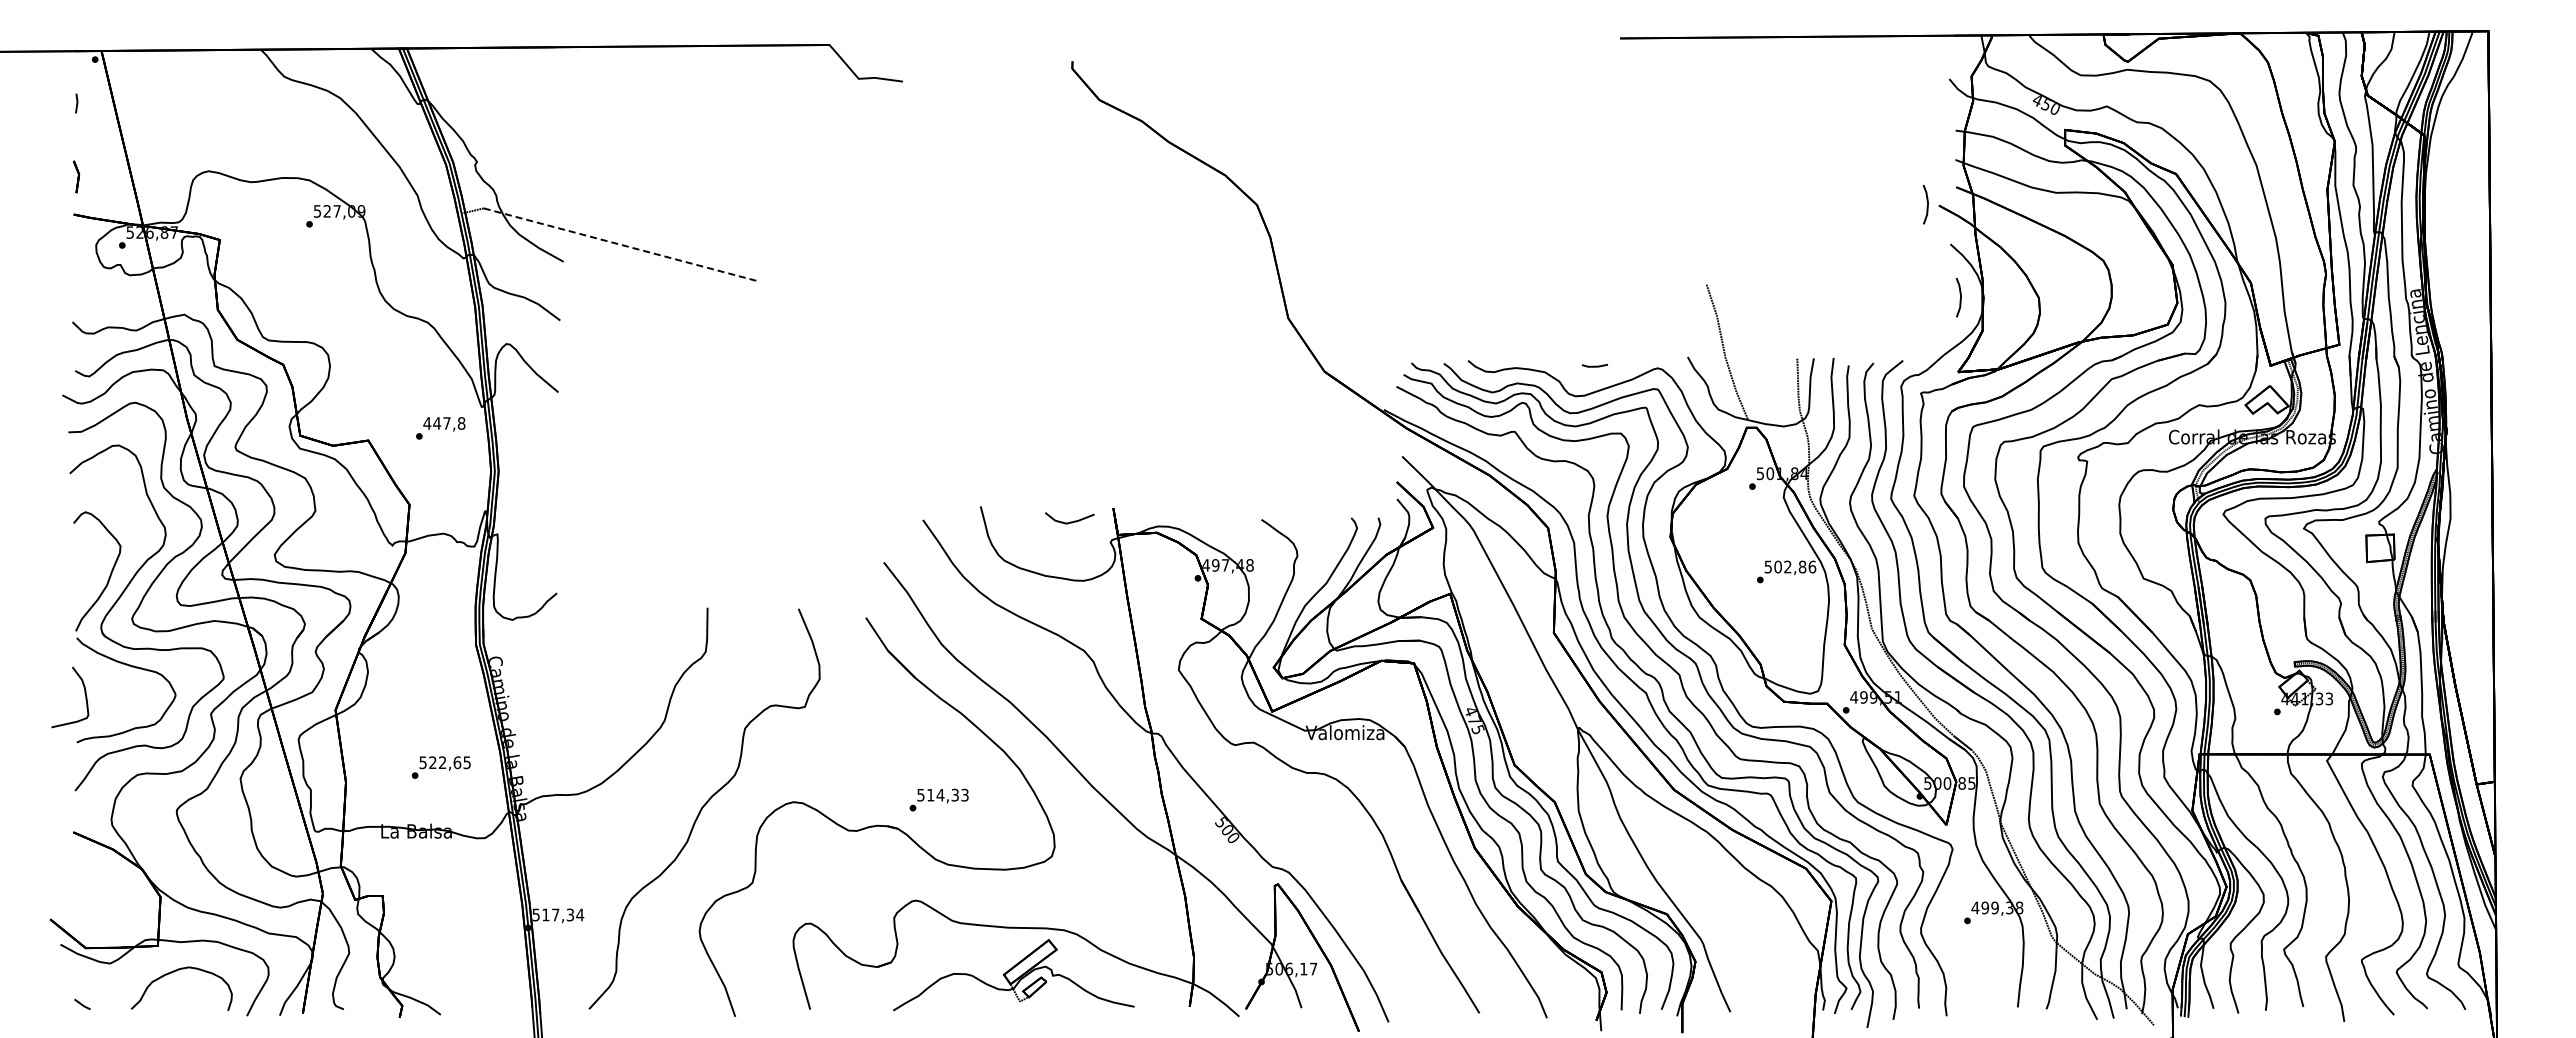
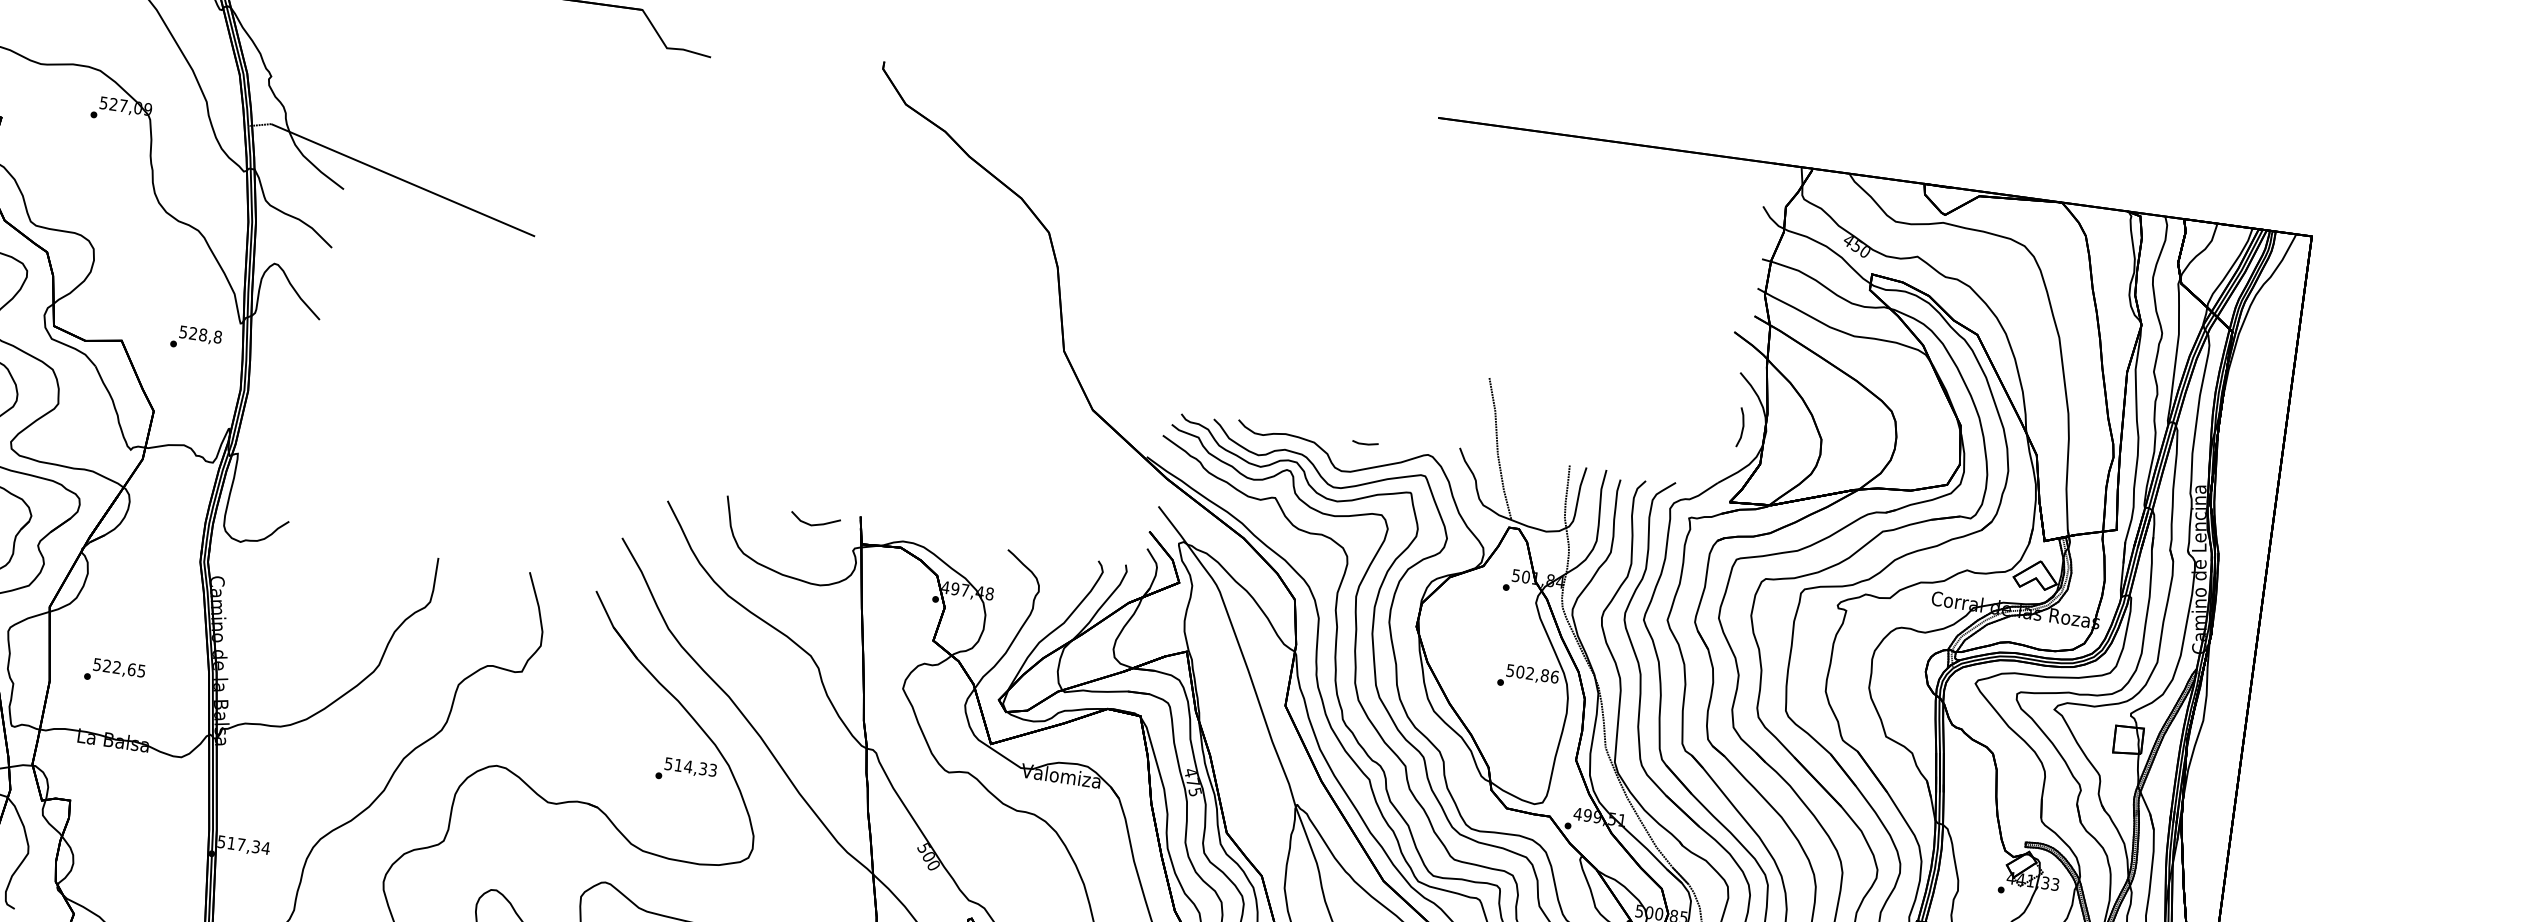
part: (1925, 204) -> (1721, 329), removed
line: (620, 244) -> (403, 180), dashed -> solid
text: (436, 423) -> (192, 333), 447,8 -> 528,8
text: (440, 767) -> (114, 672), moved
text: (938, 799) -> (685, 770), moved

